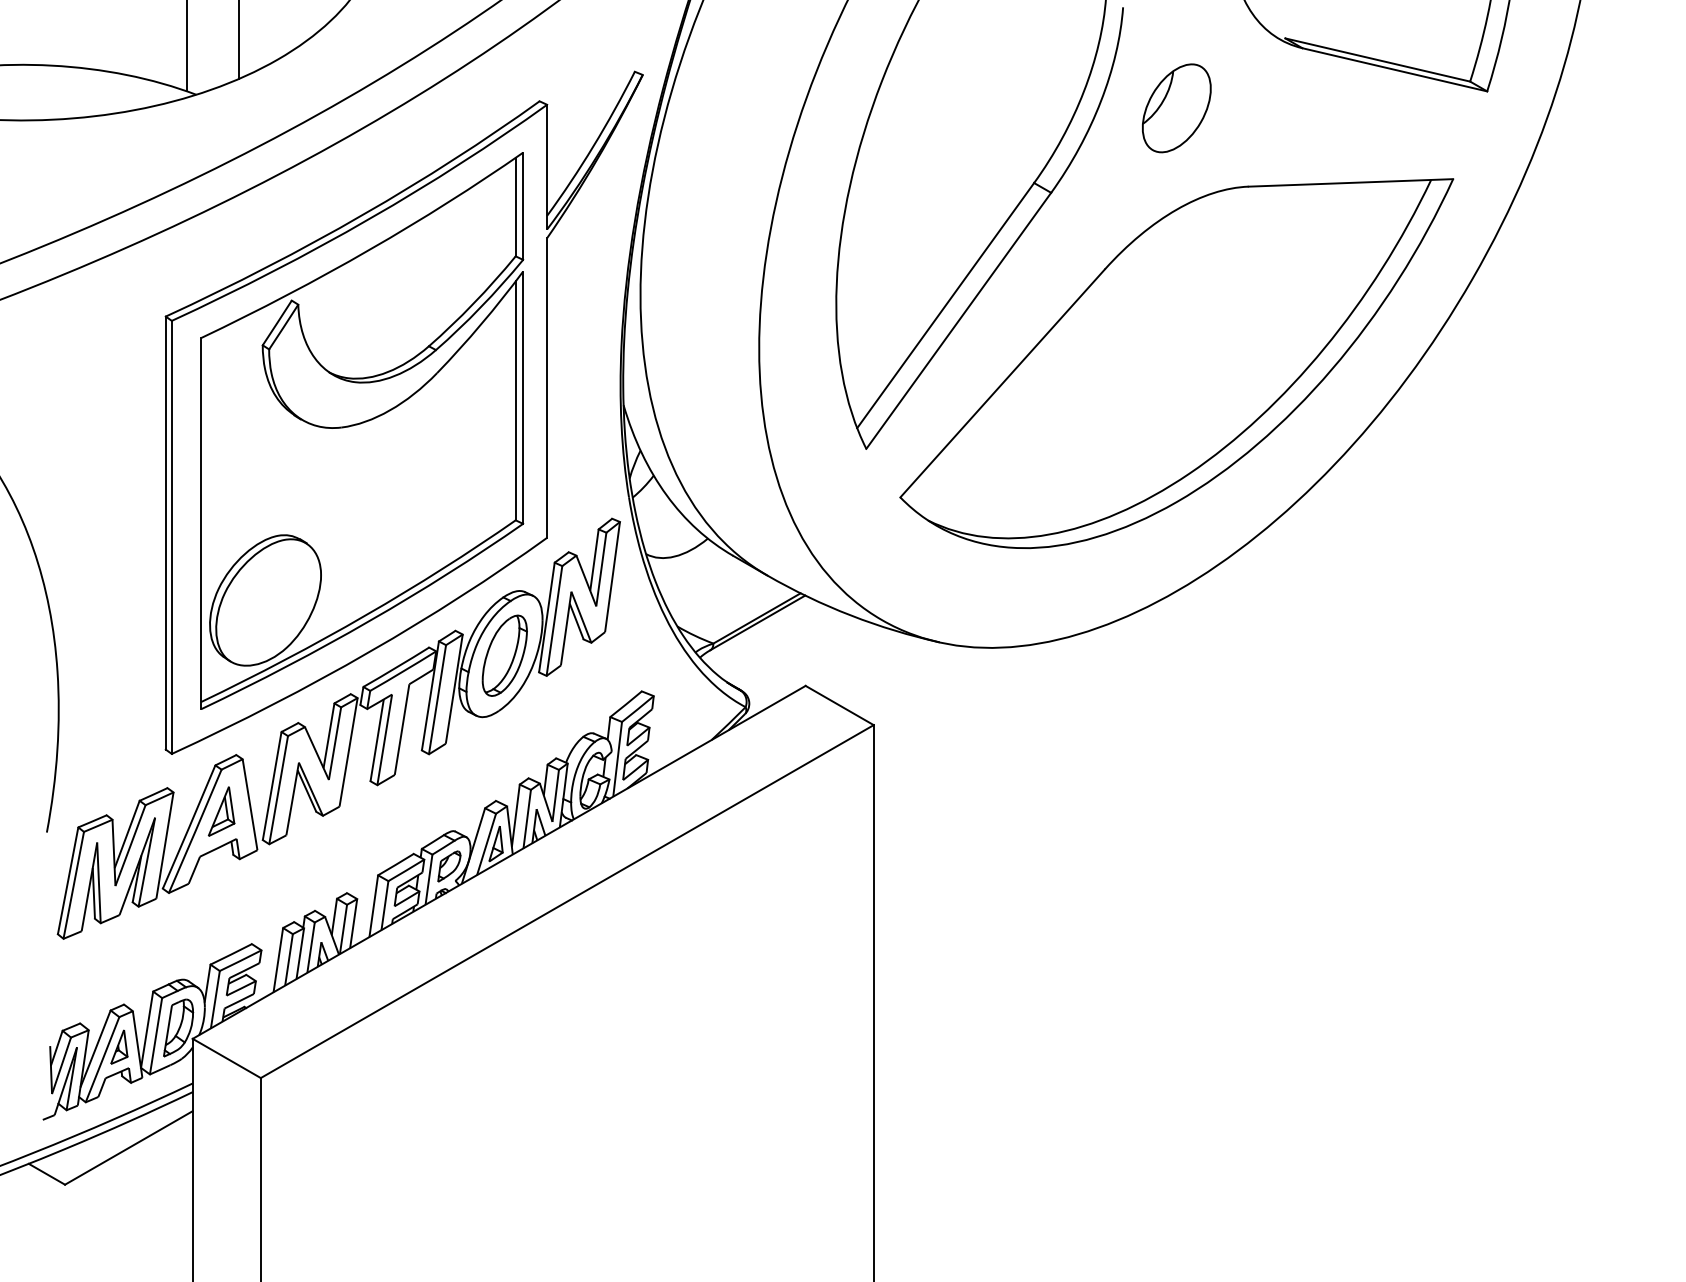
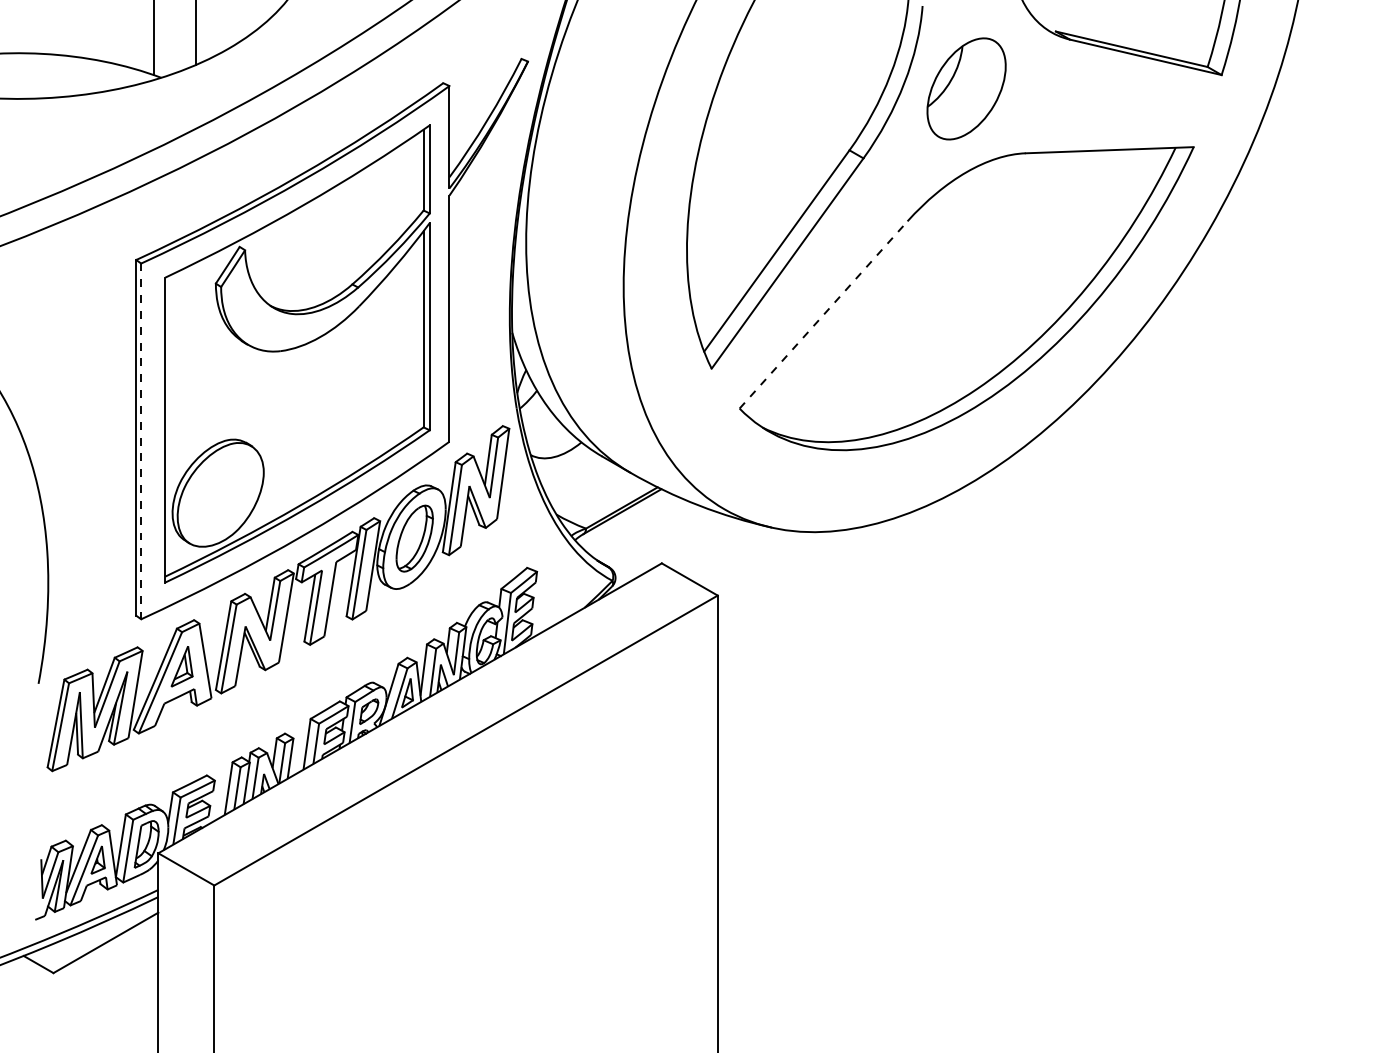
part: (1176, 108) -> (966, 89), size x1.4
line: (1002, 383) -> (823, 314), solid -> dashed
line: (171, 537) -> (140, 441), solid -> dashed

